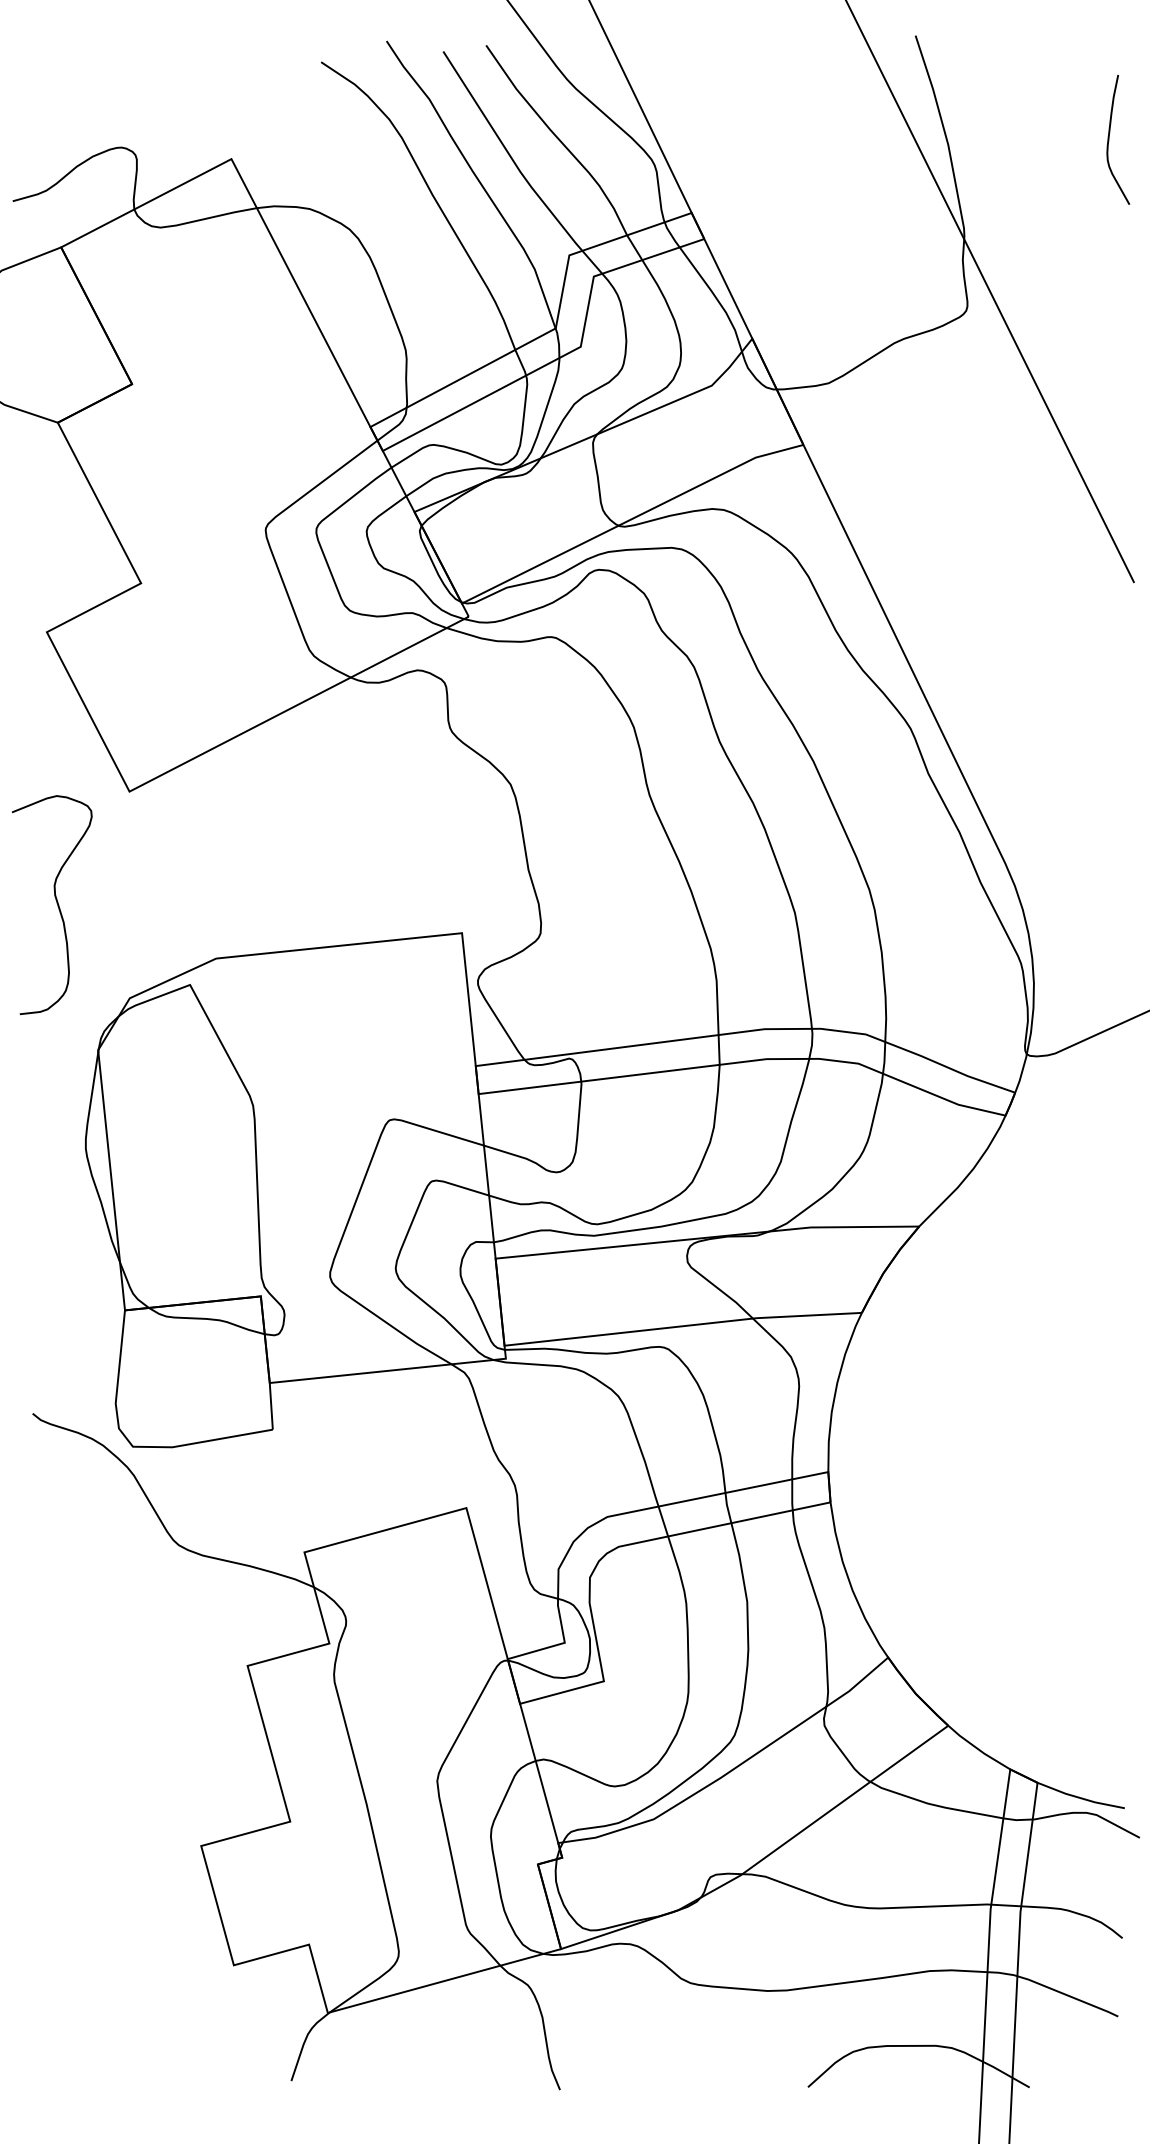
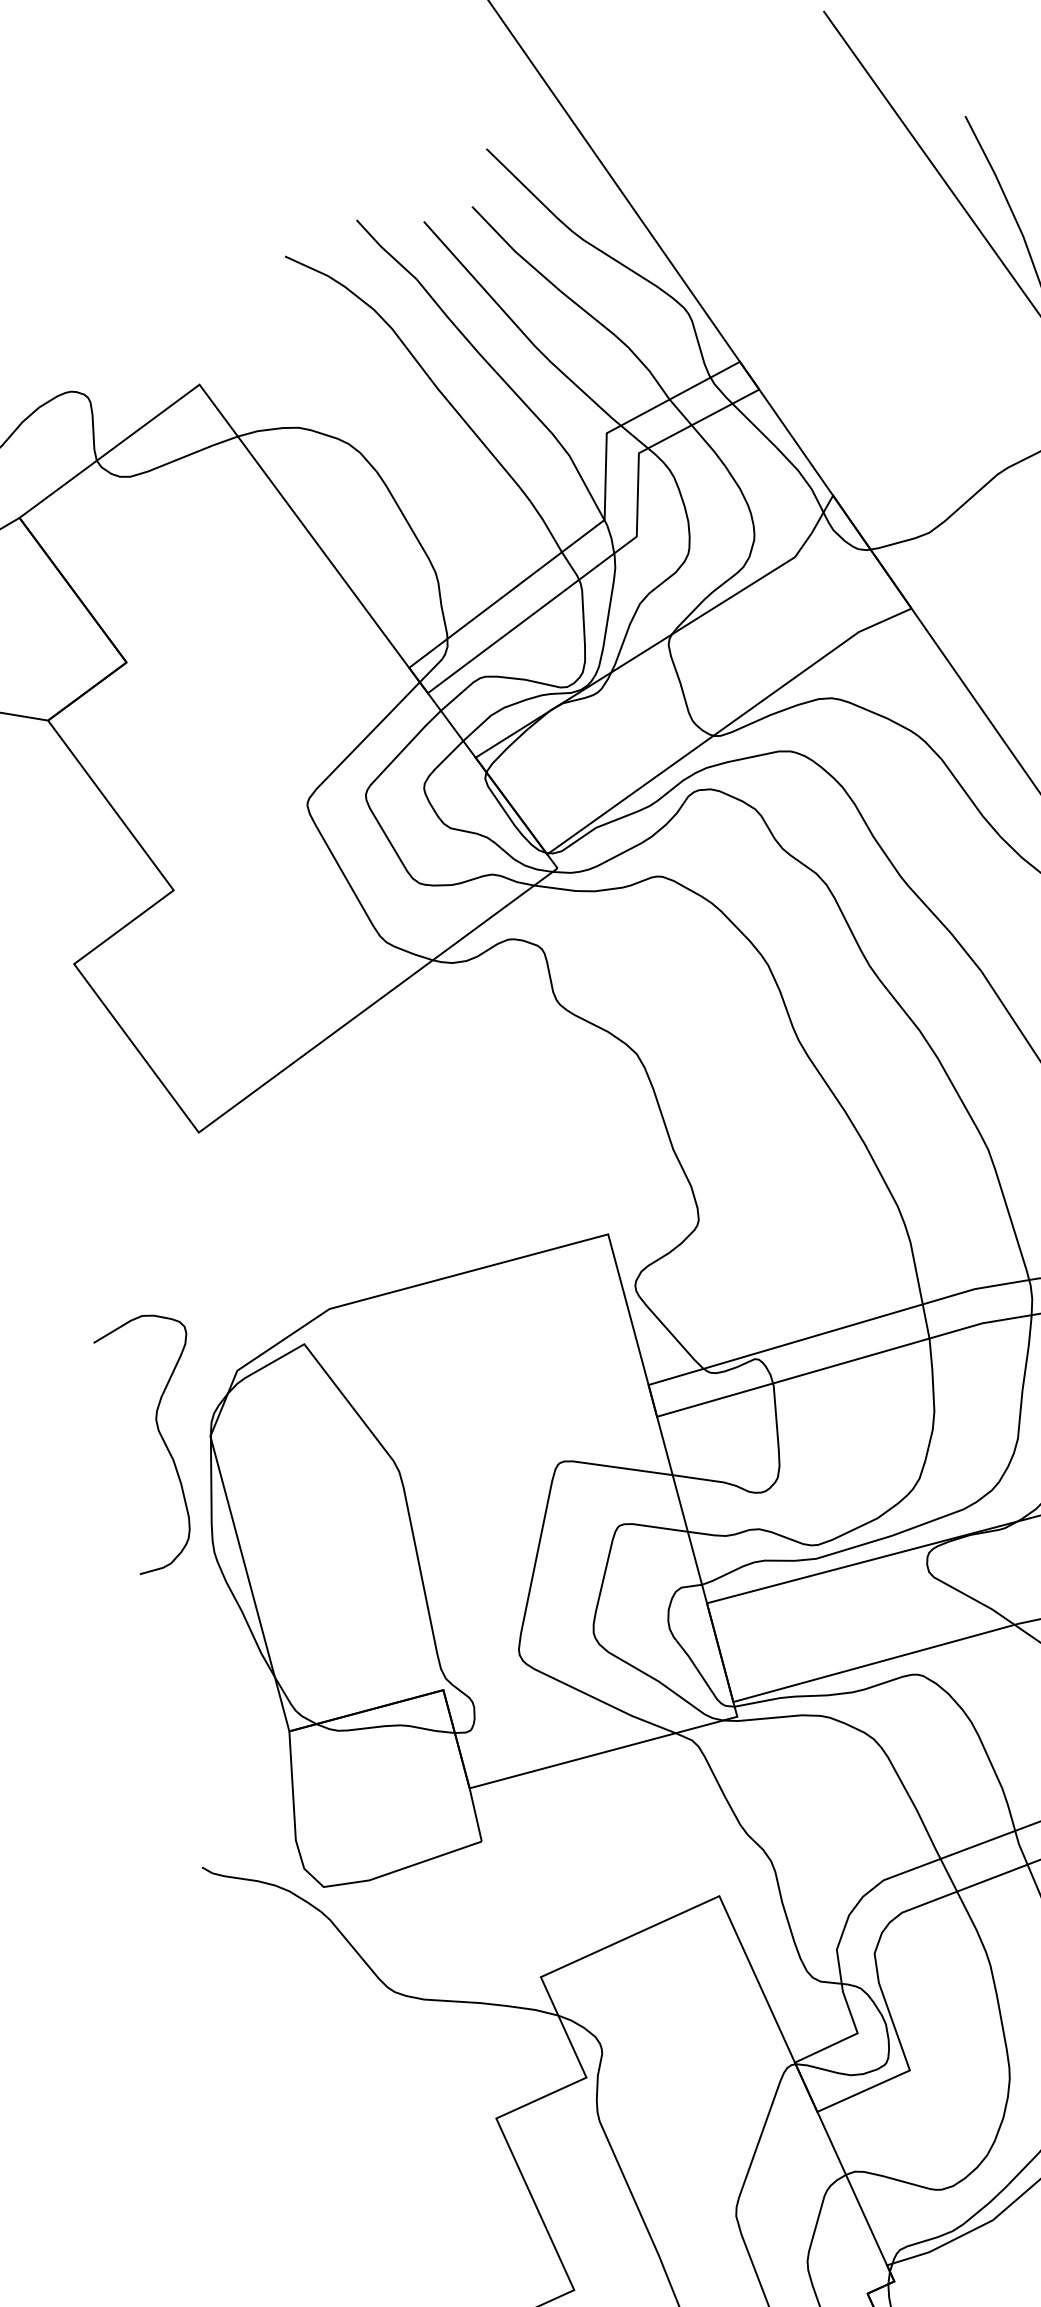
curve: (56, 903) -> (161, 1439), moved

